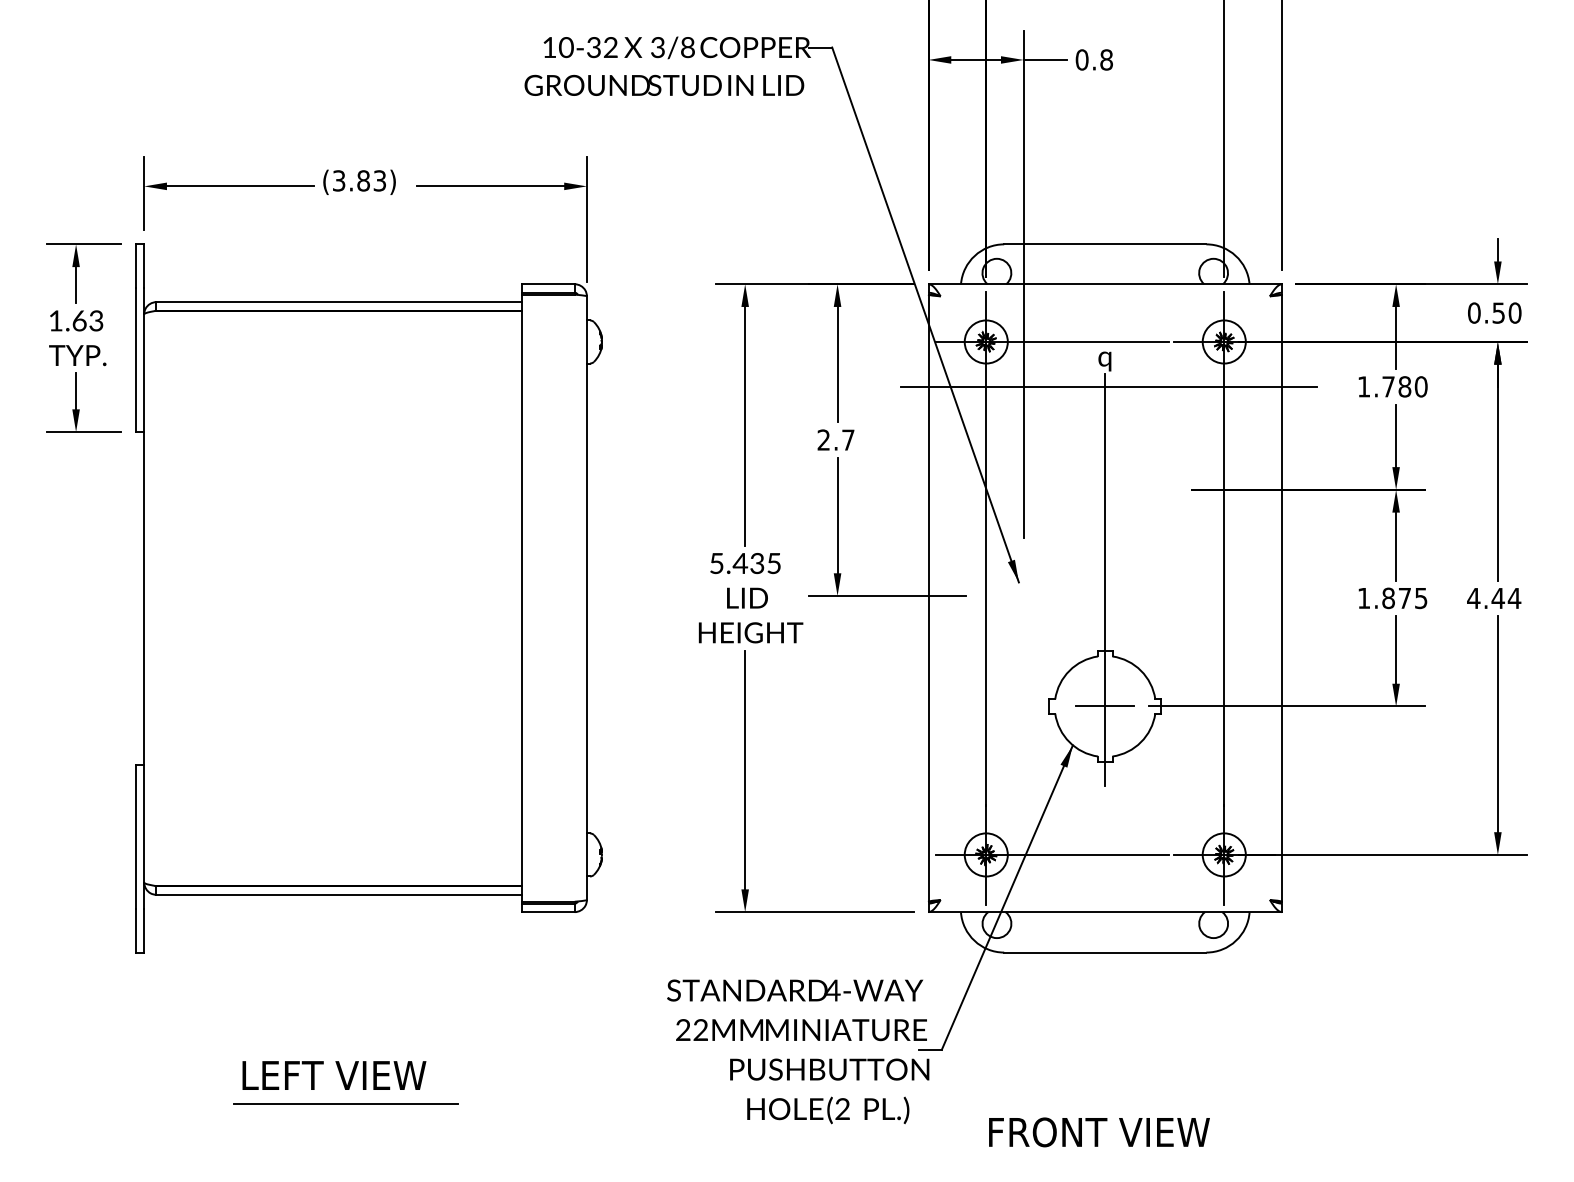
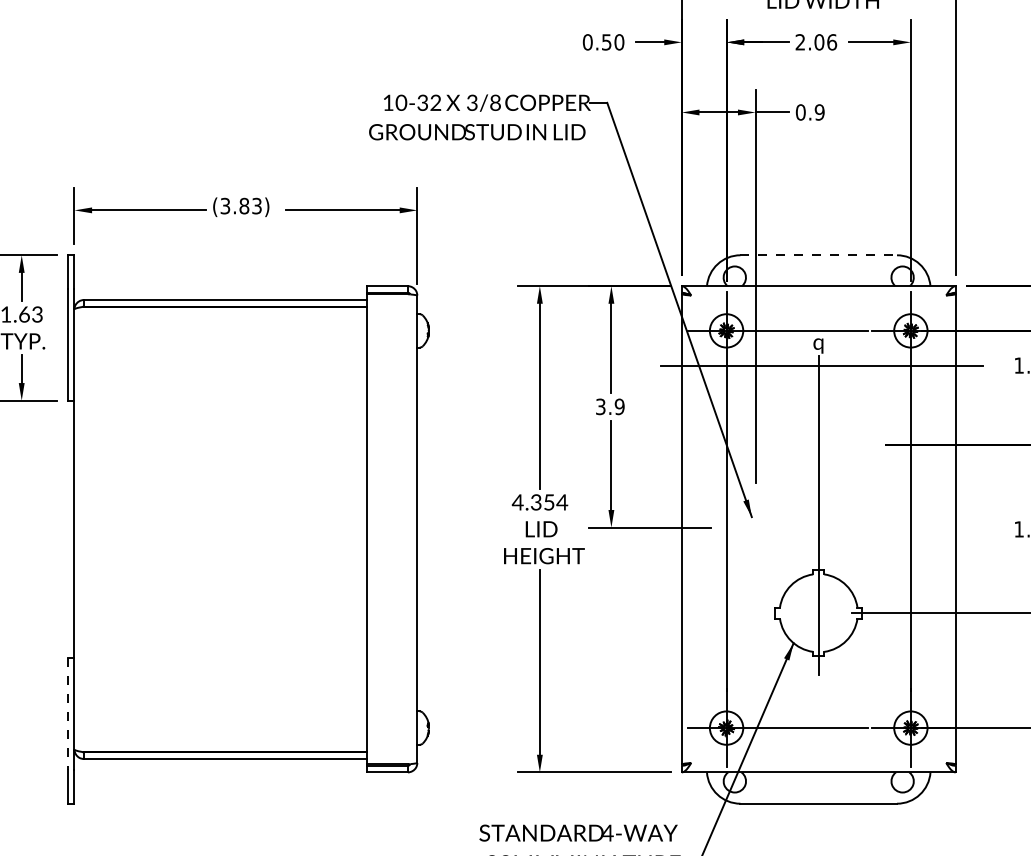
text: (1106, 59) -> (819, 112), 0.8 -> 0.9
line: (1105, 244) -> (818, 255), solid -> dashed
text: (835, 439) -> (609, 406), 2.7 -> 3.9
text: (744, 563) -> (539, 502), 5.435 -> 4.354
line: (1105, 706) -> (818, 613), removed
line: (135, 837) -> (67, 714), solid -> dashed

